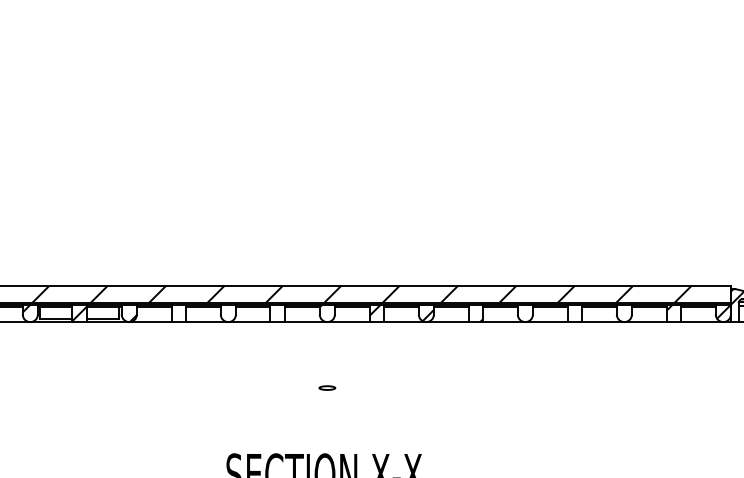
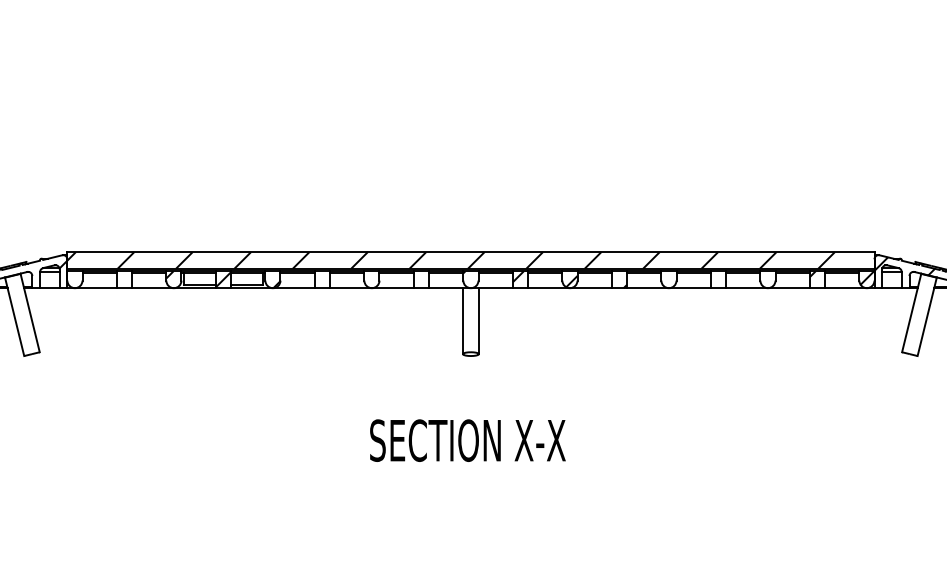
line: (318, 355) -> (462, 321), added
line: (334, 355) -> (478, 321), added

